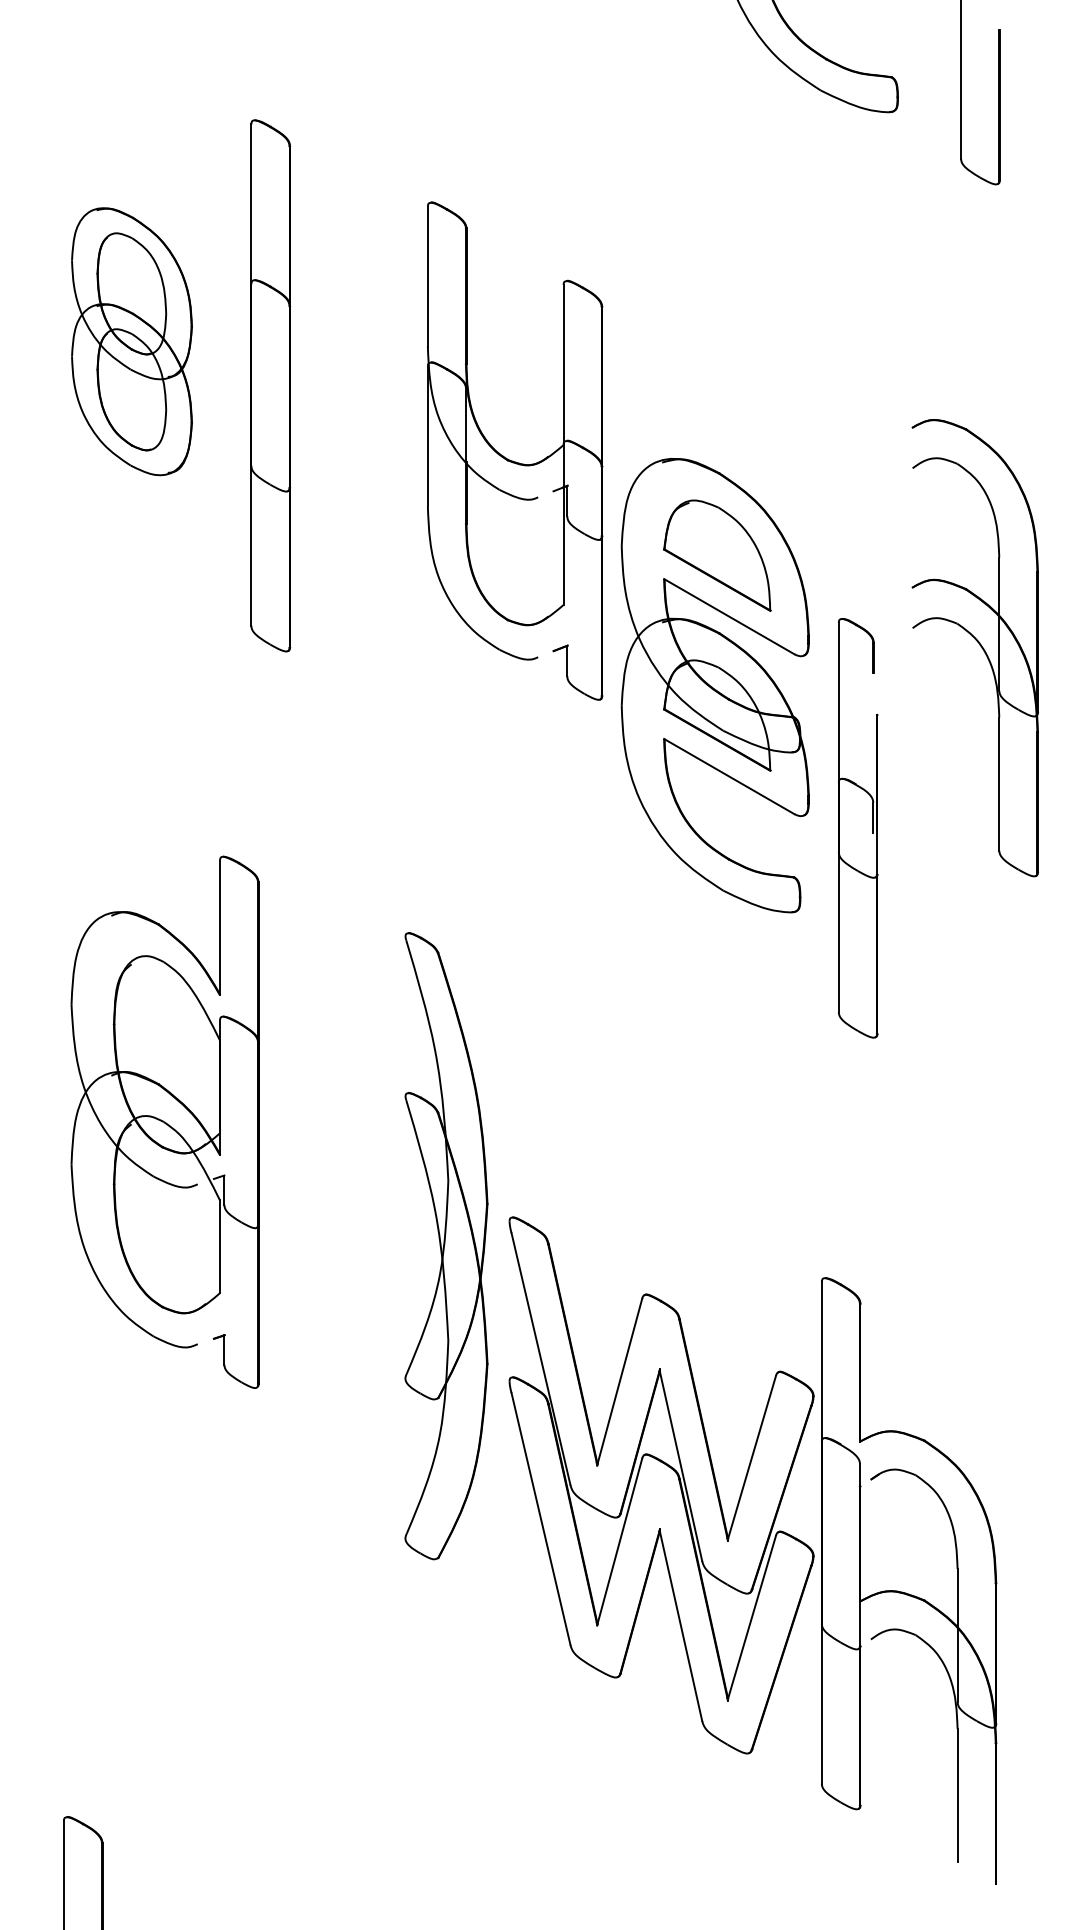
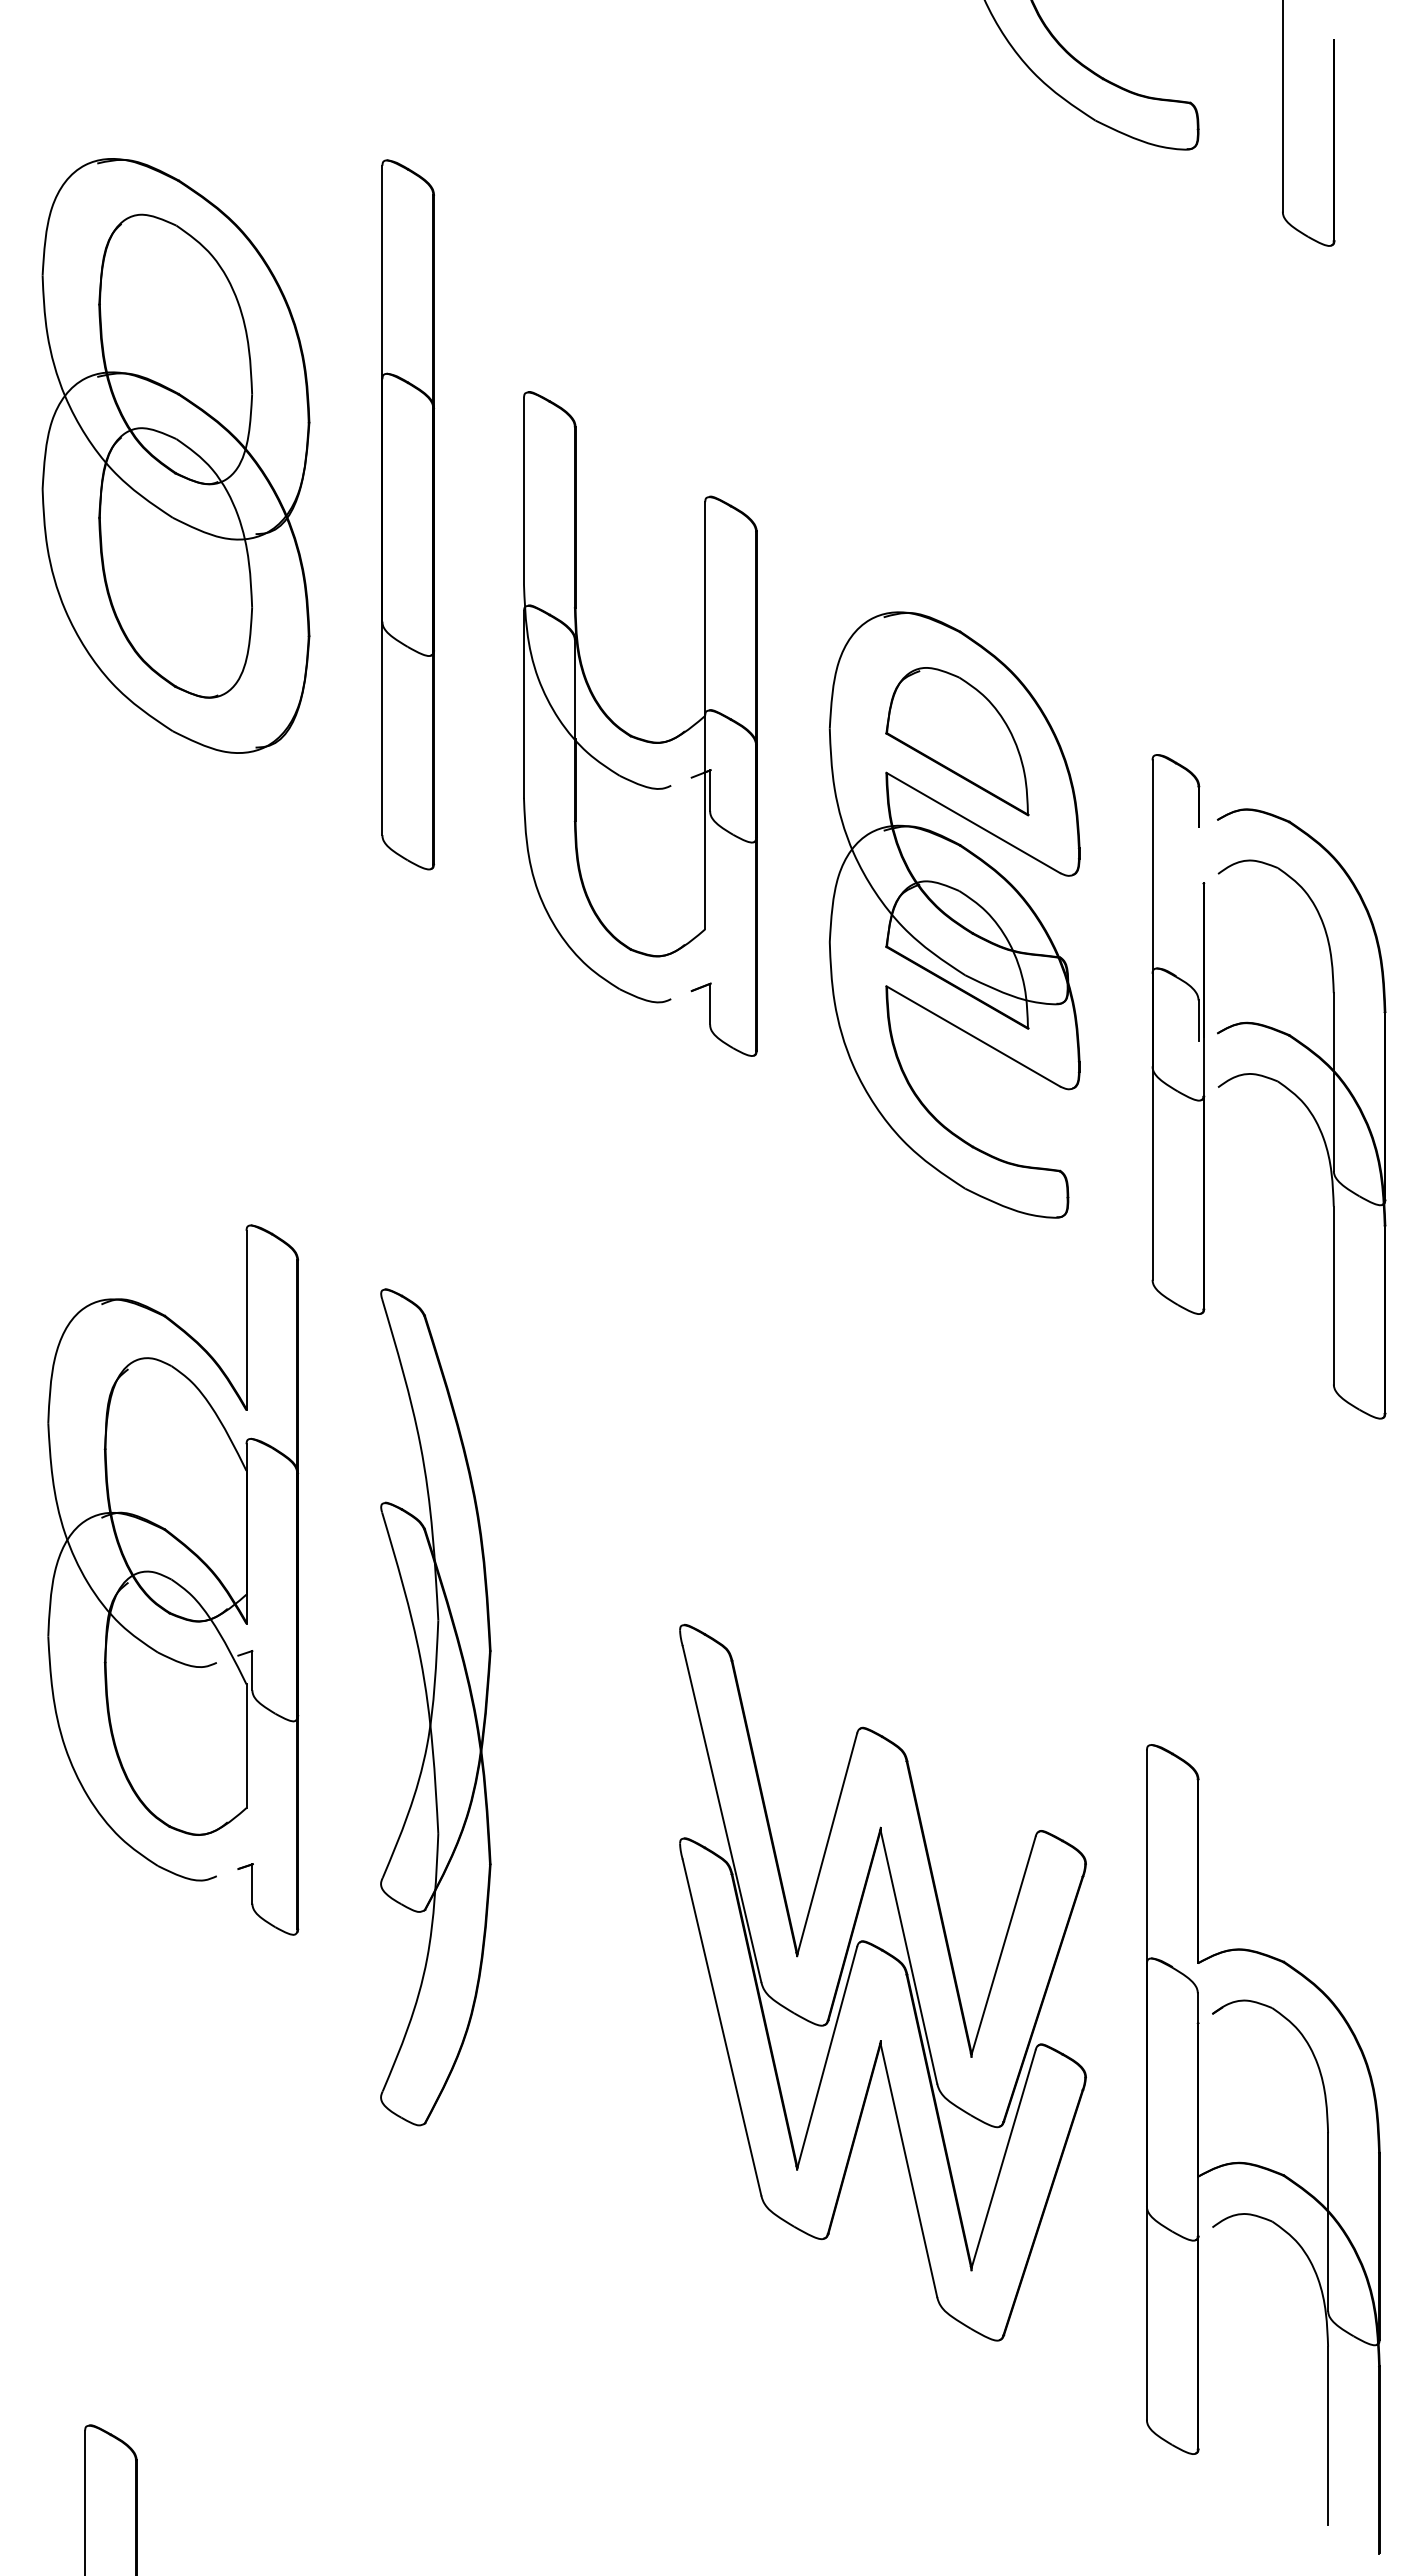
part: (131, 341) -> (175, 455), size x1.67
part: (270, 385) -> (407, 514), moved
part: (512, 460) -> (636, 736), moved
part: (978, 644) -> (1306, 1108), moved
part: (873, 828) -> (1198, 1034), moved
part: (165, 1121) -> (173, 1579), moved
part: (446, 1246) -> (435, 1707), moved
part: (909, 1581) -> (1263, 2149), moved

